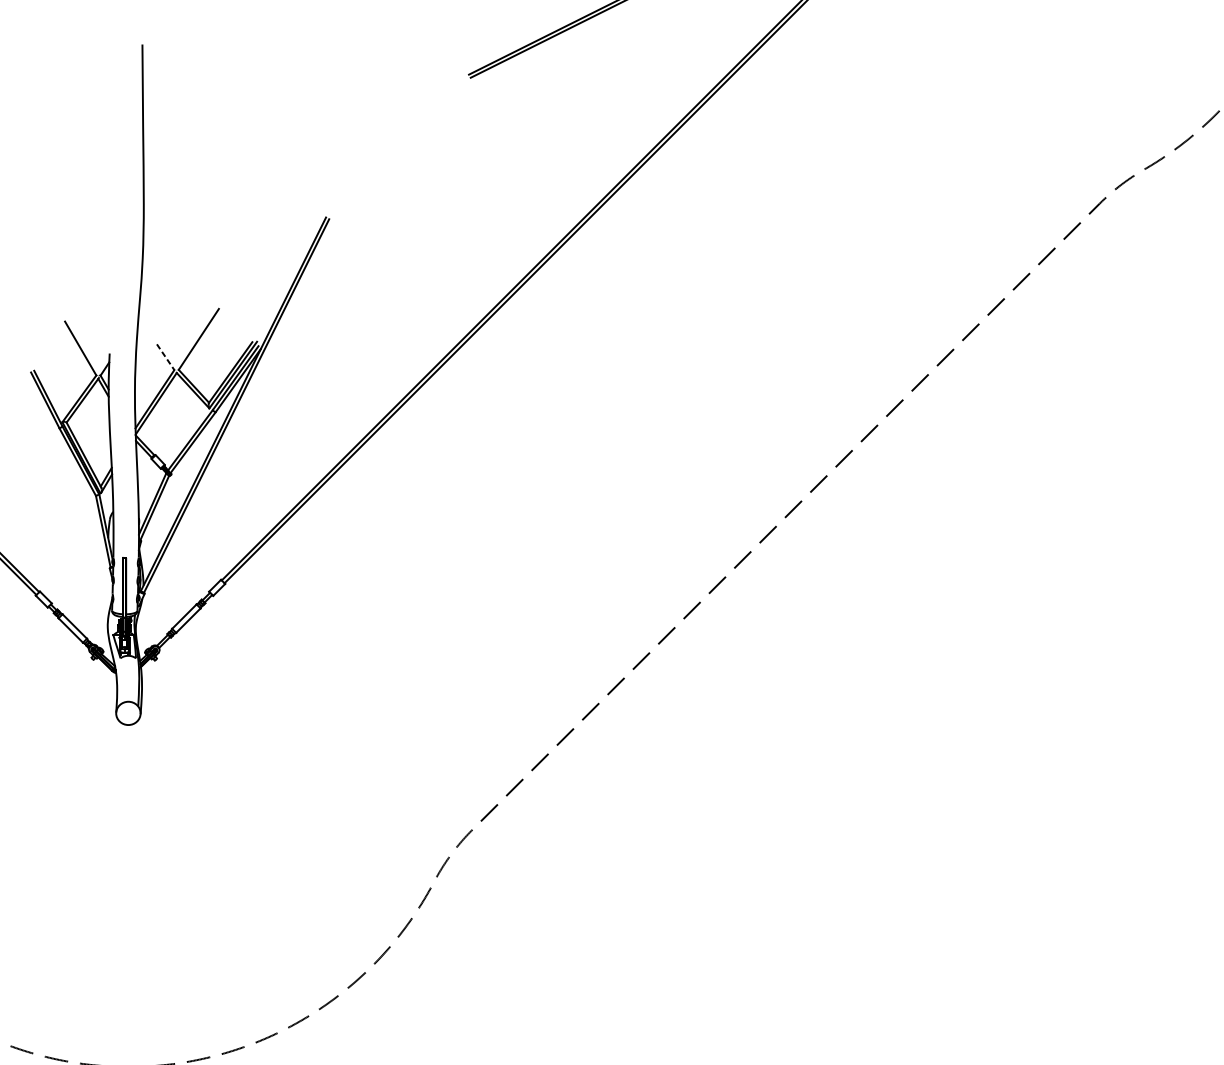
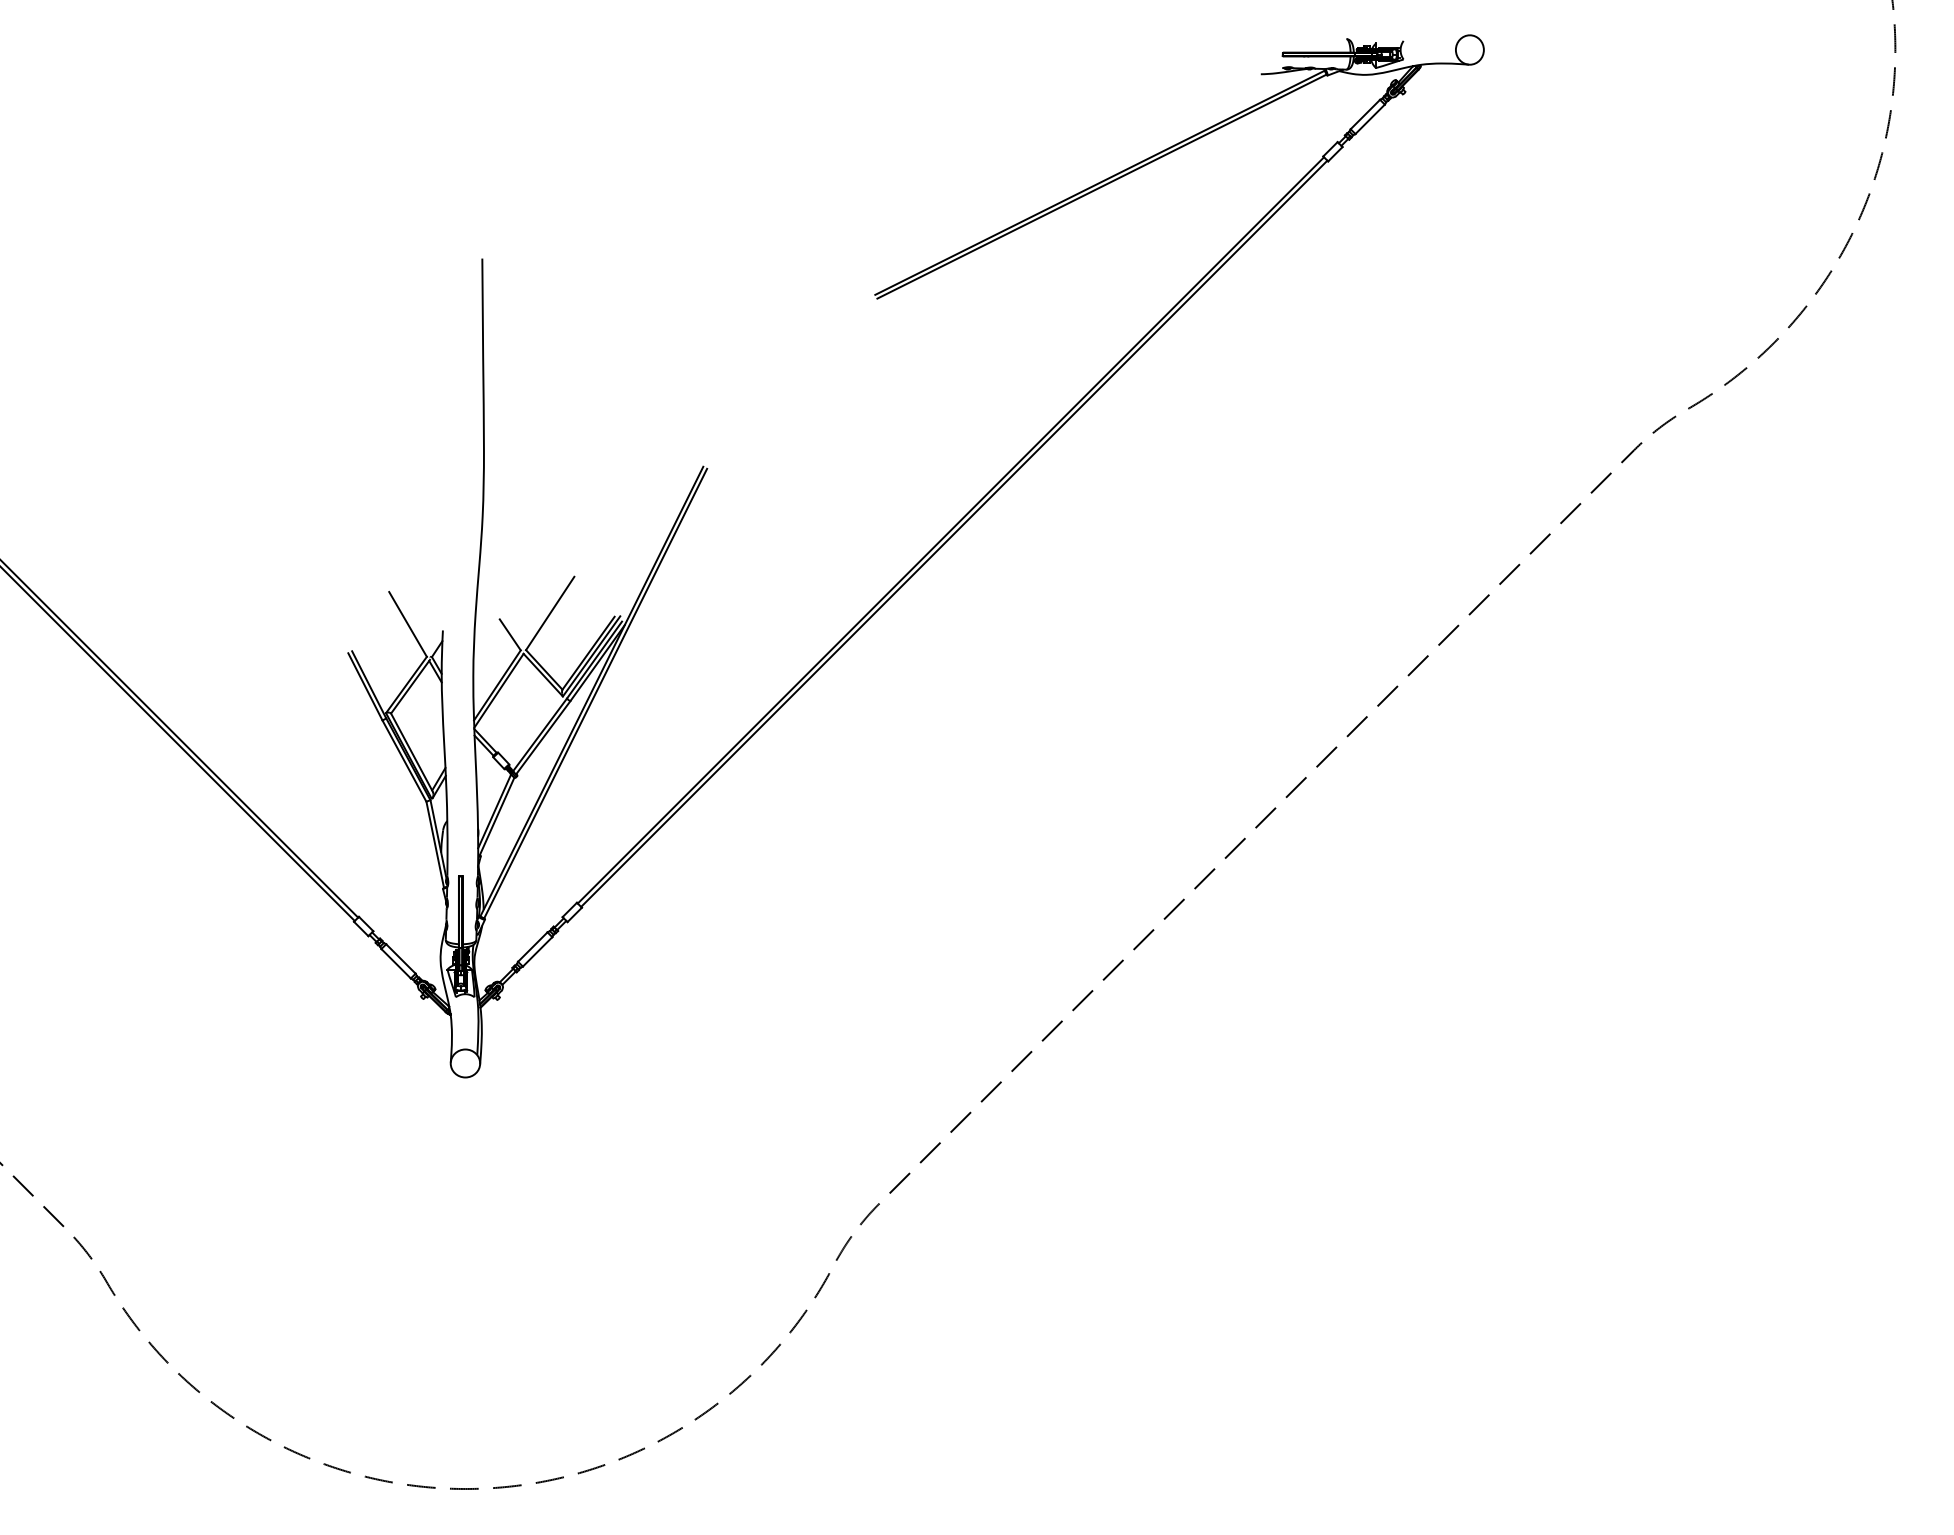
line: (165, 356) -> (510, 634), dashed -> solid

